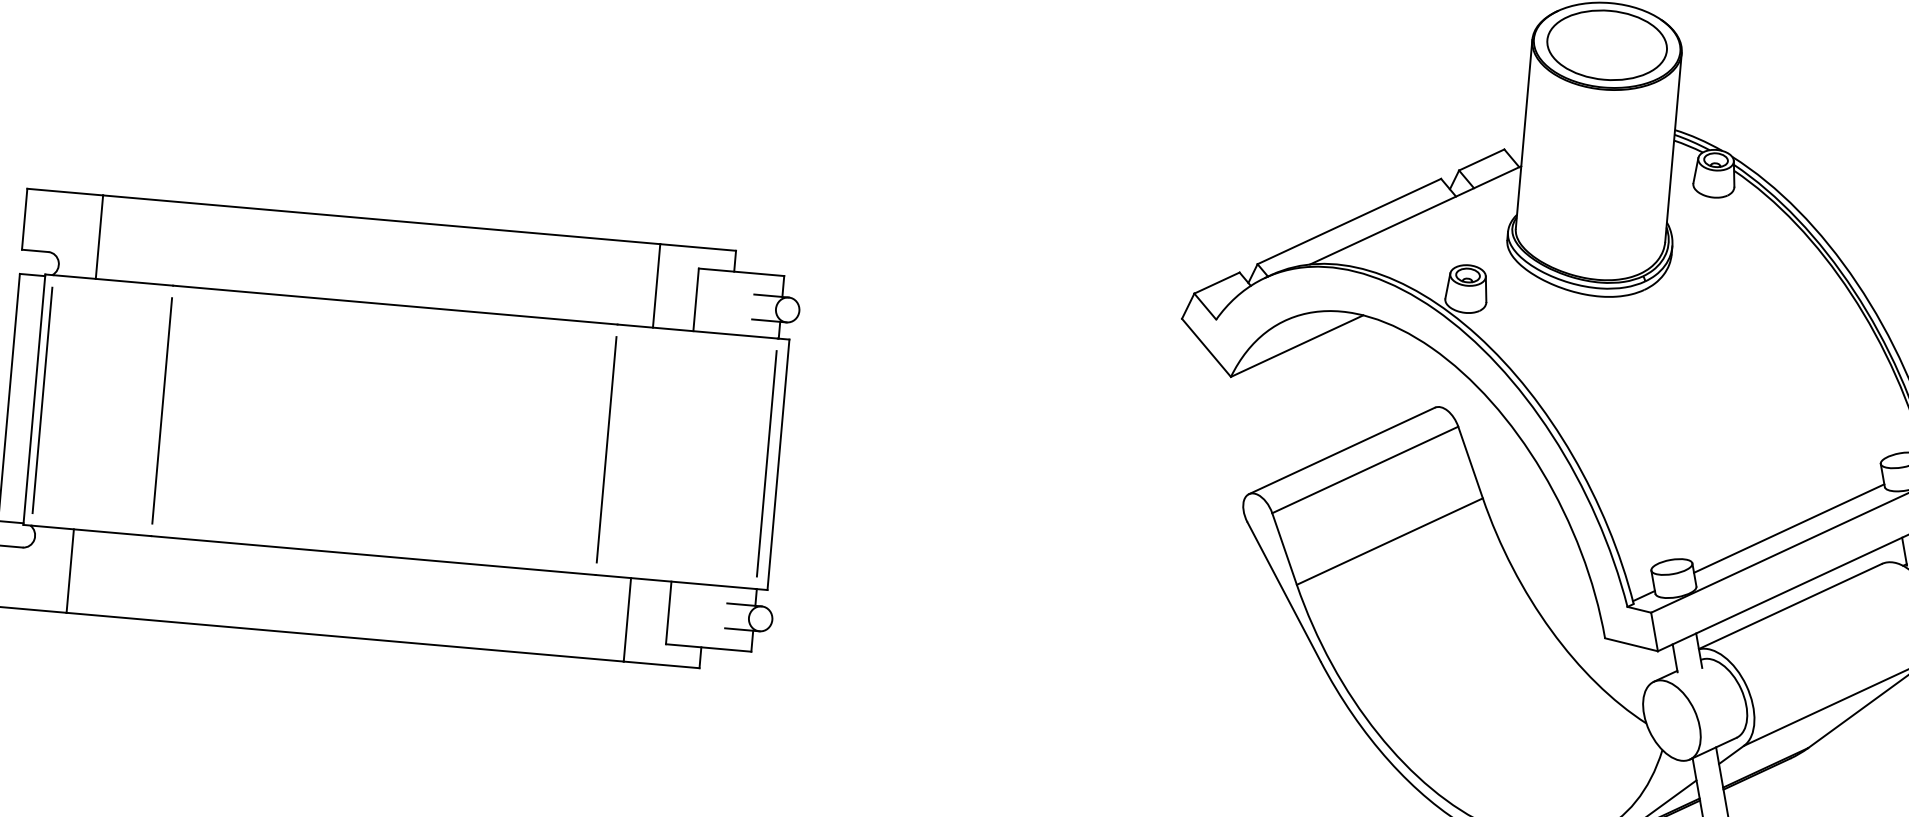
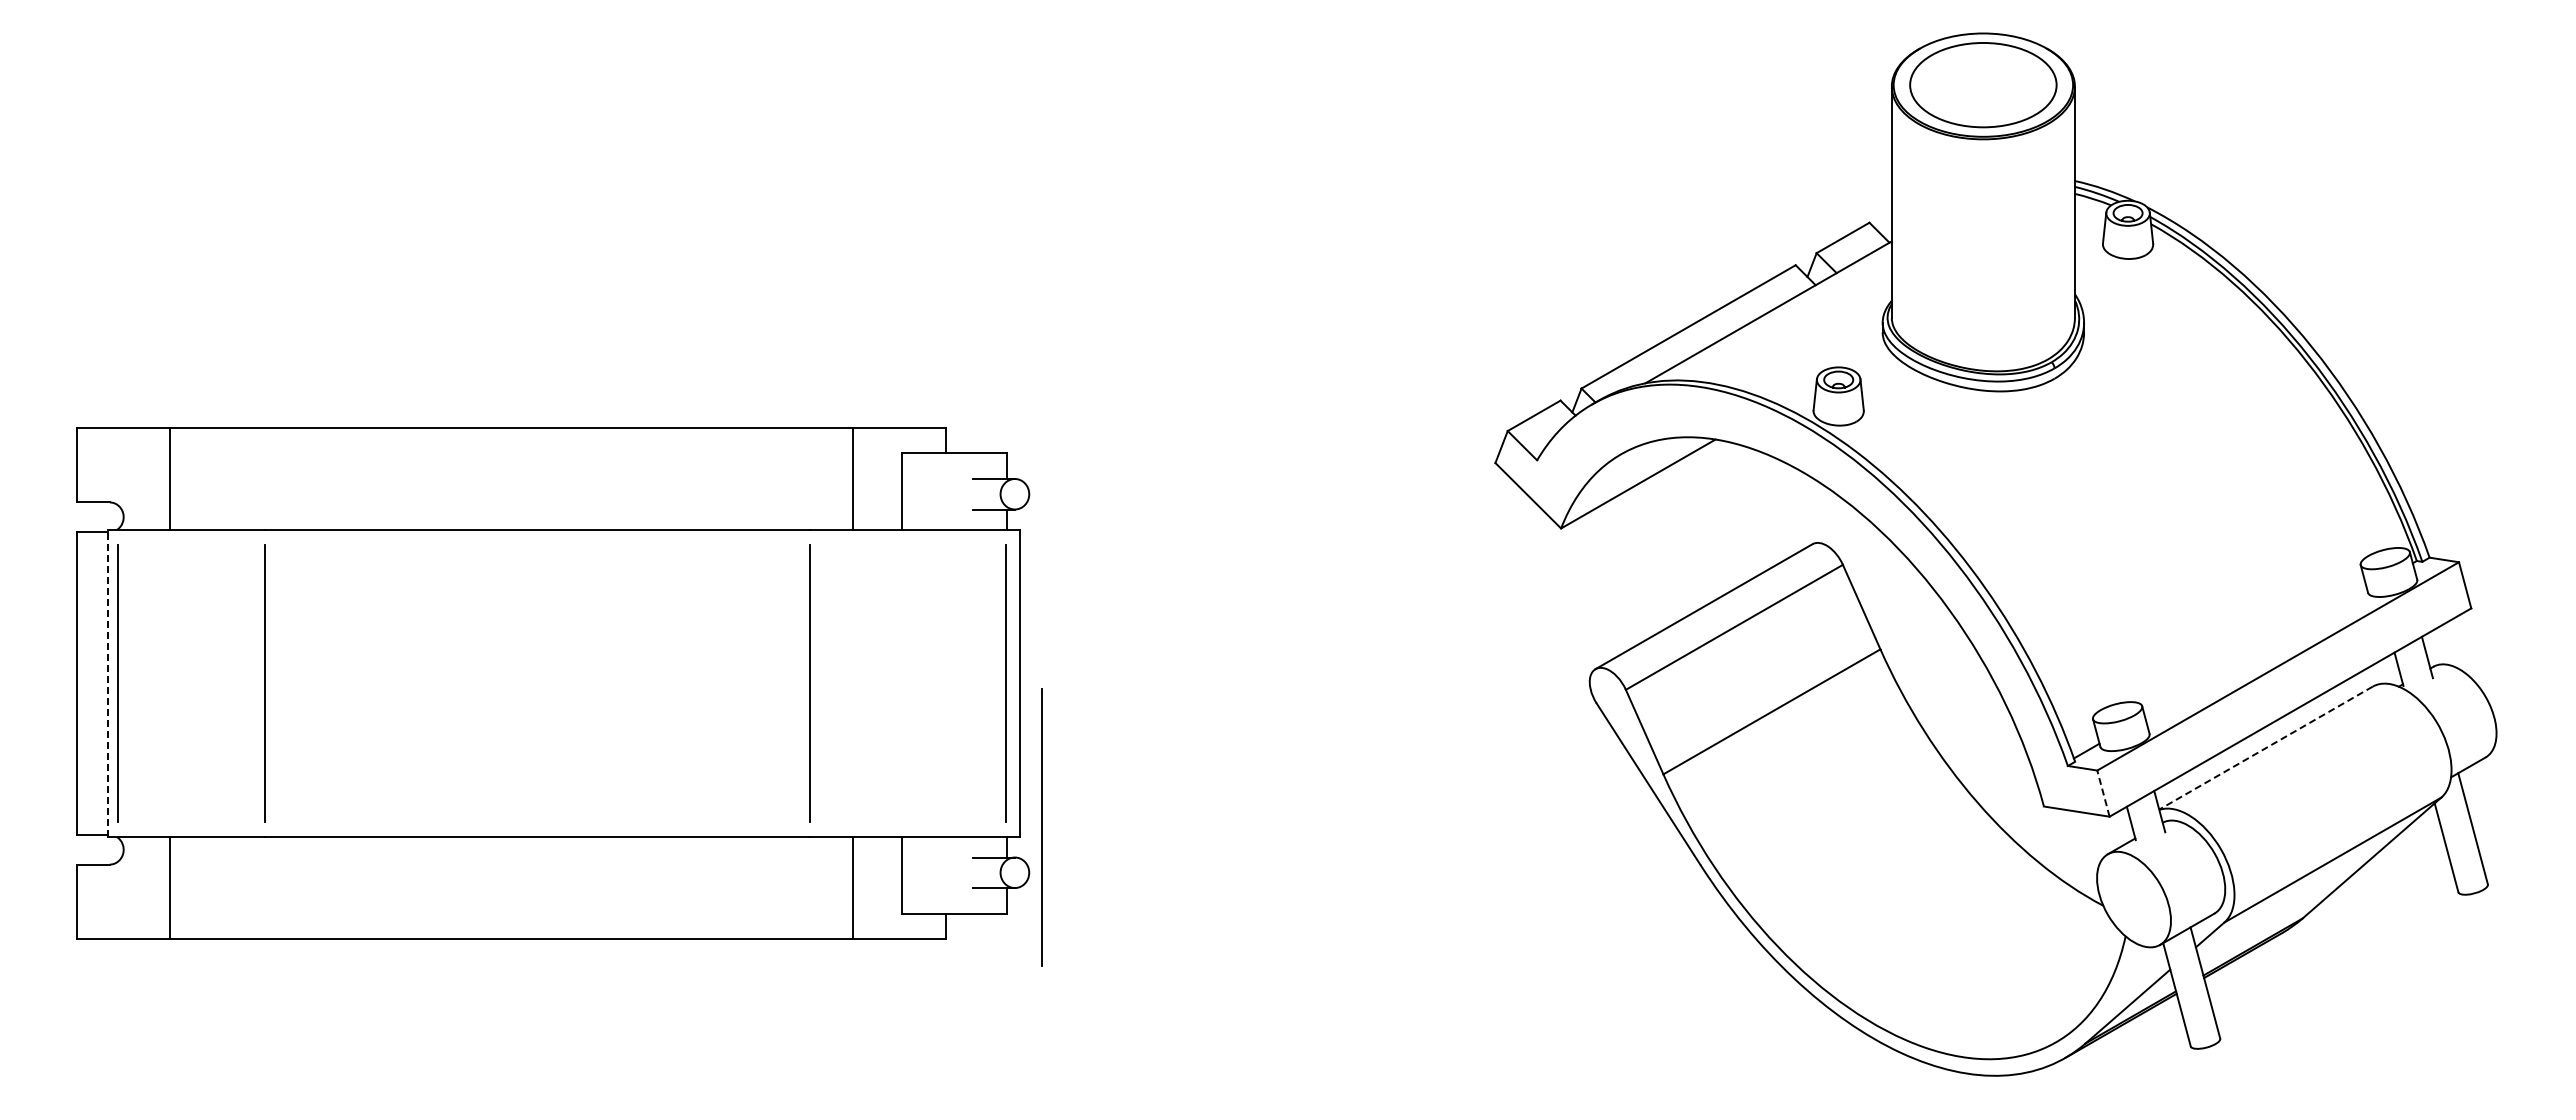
line: (34, 399) -> (108, 683), solid -> dashed
line: (1789, 528) -> (2256, 653), removed
line: (785, 583) -> (1041, 827), added
line: (1790, 606) -> (2265, 748), solid -> dashed
line: (1654, 631) -> (2103, 793), solid -> dashed

